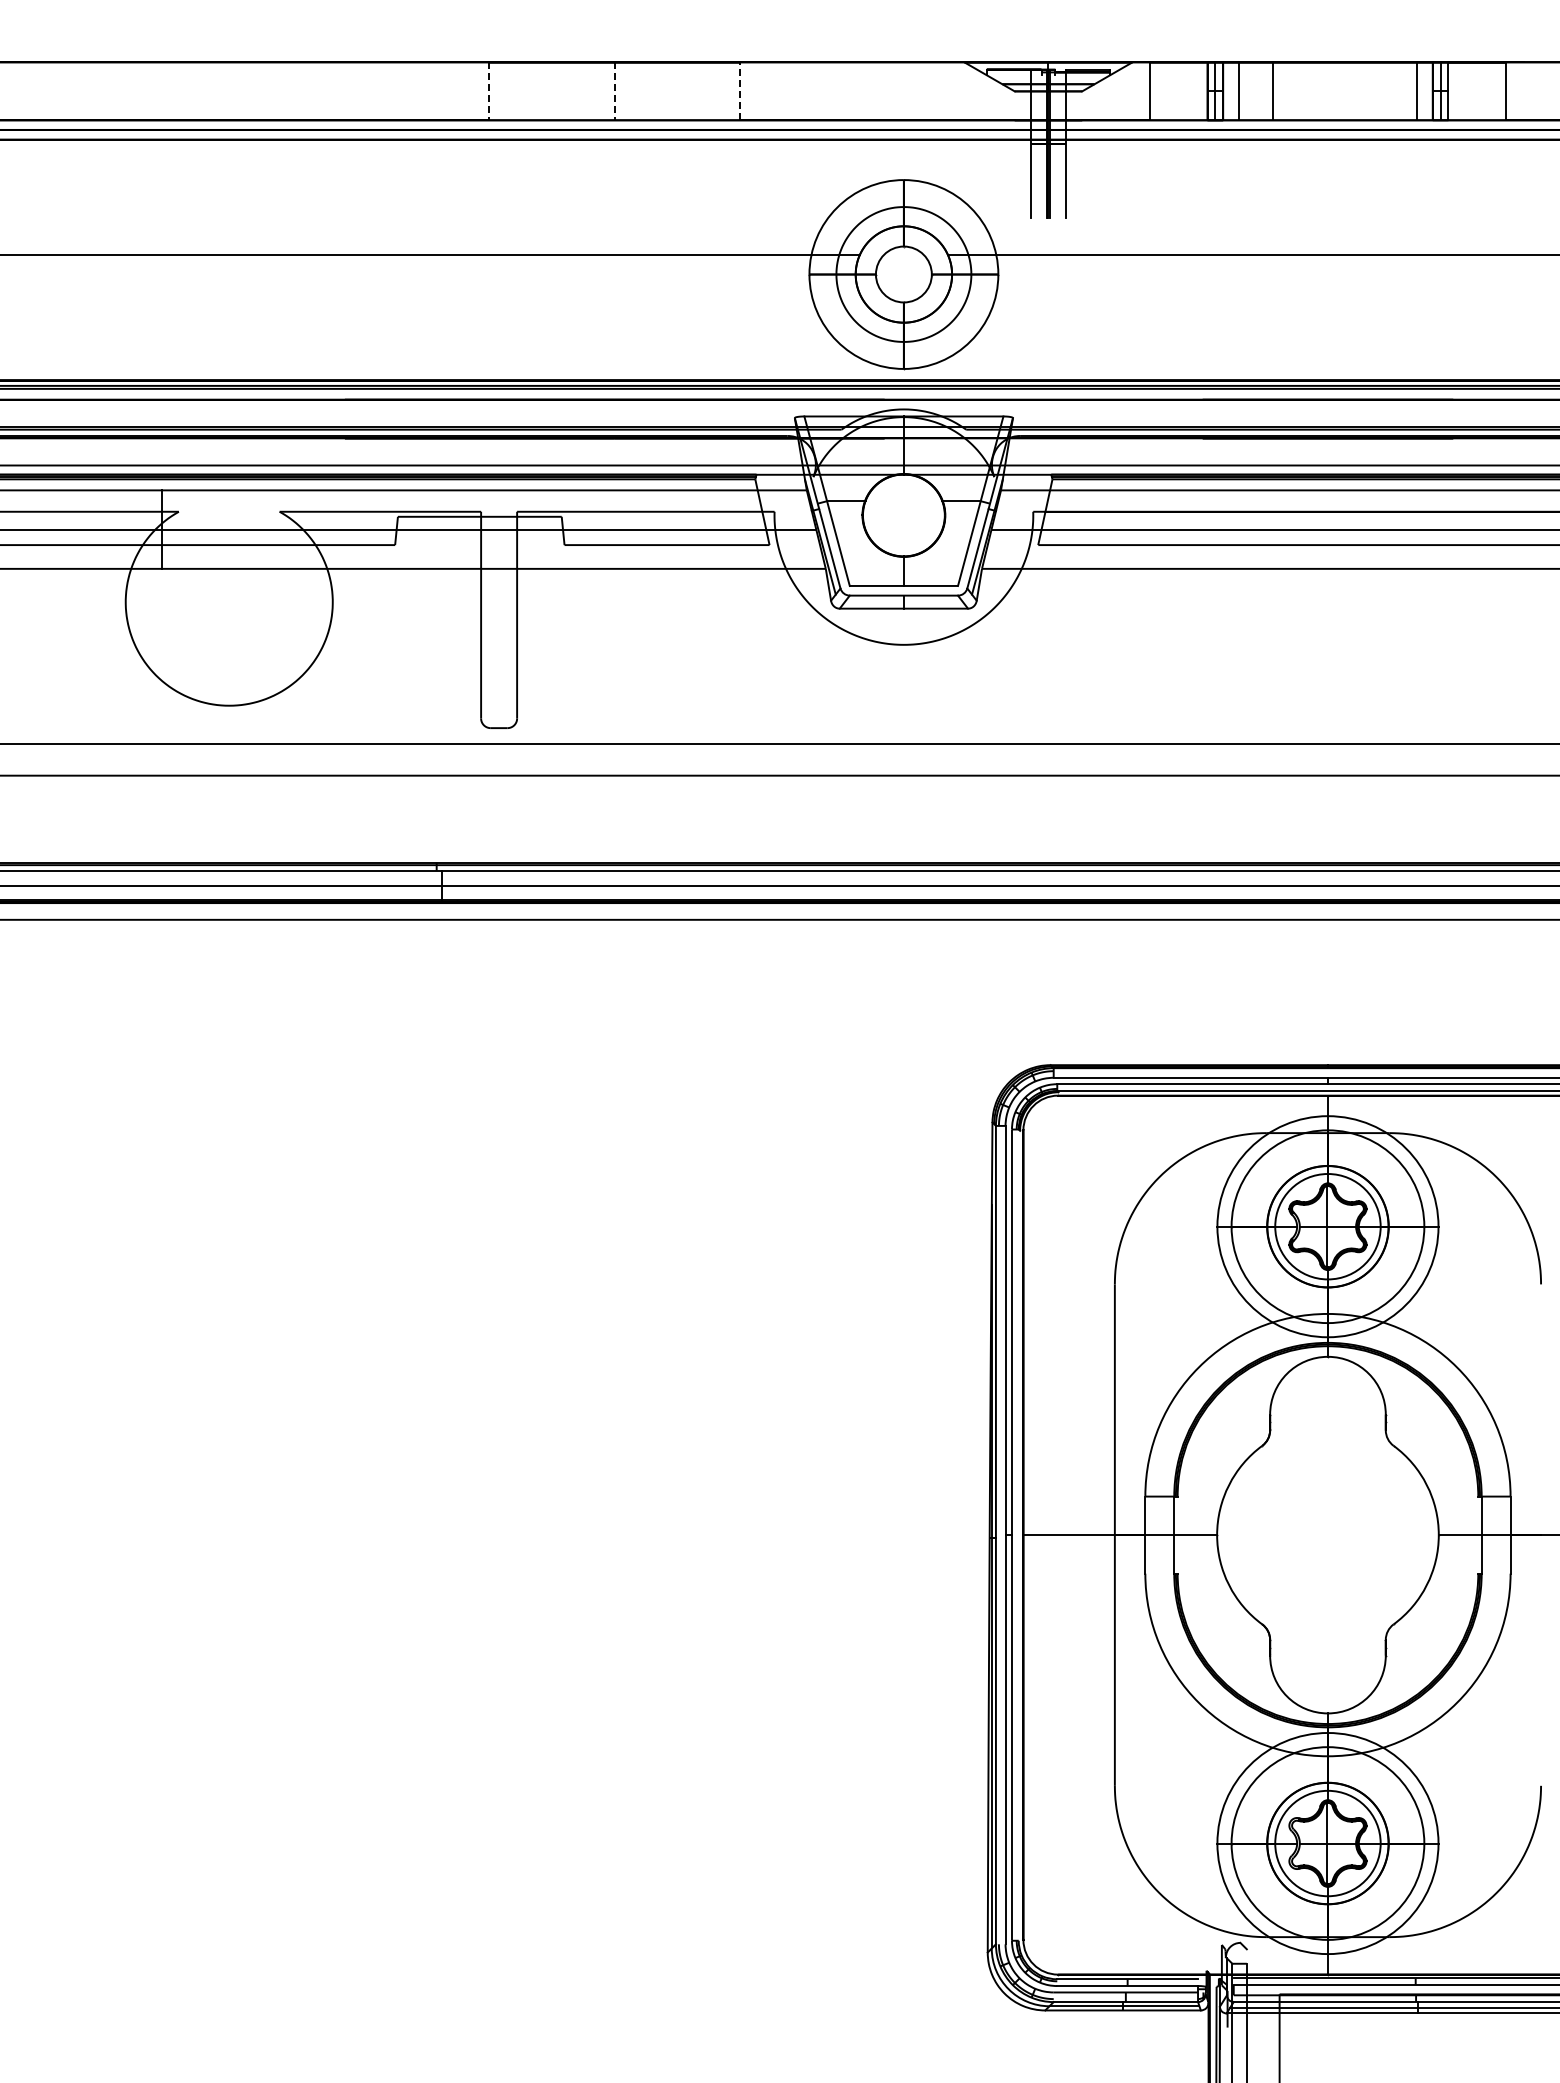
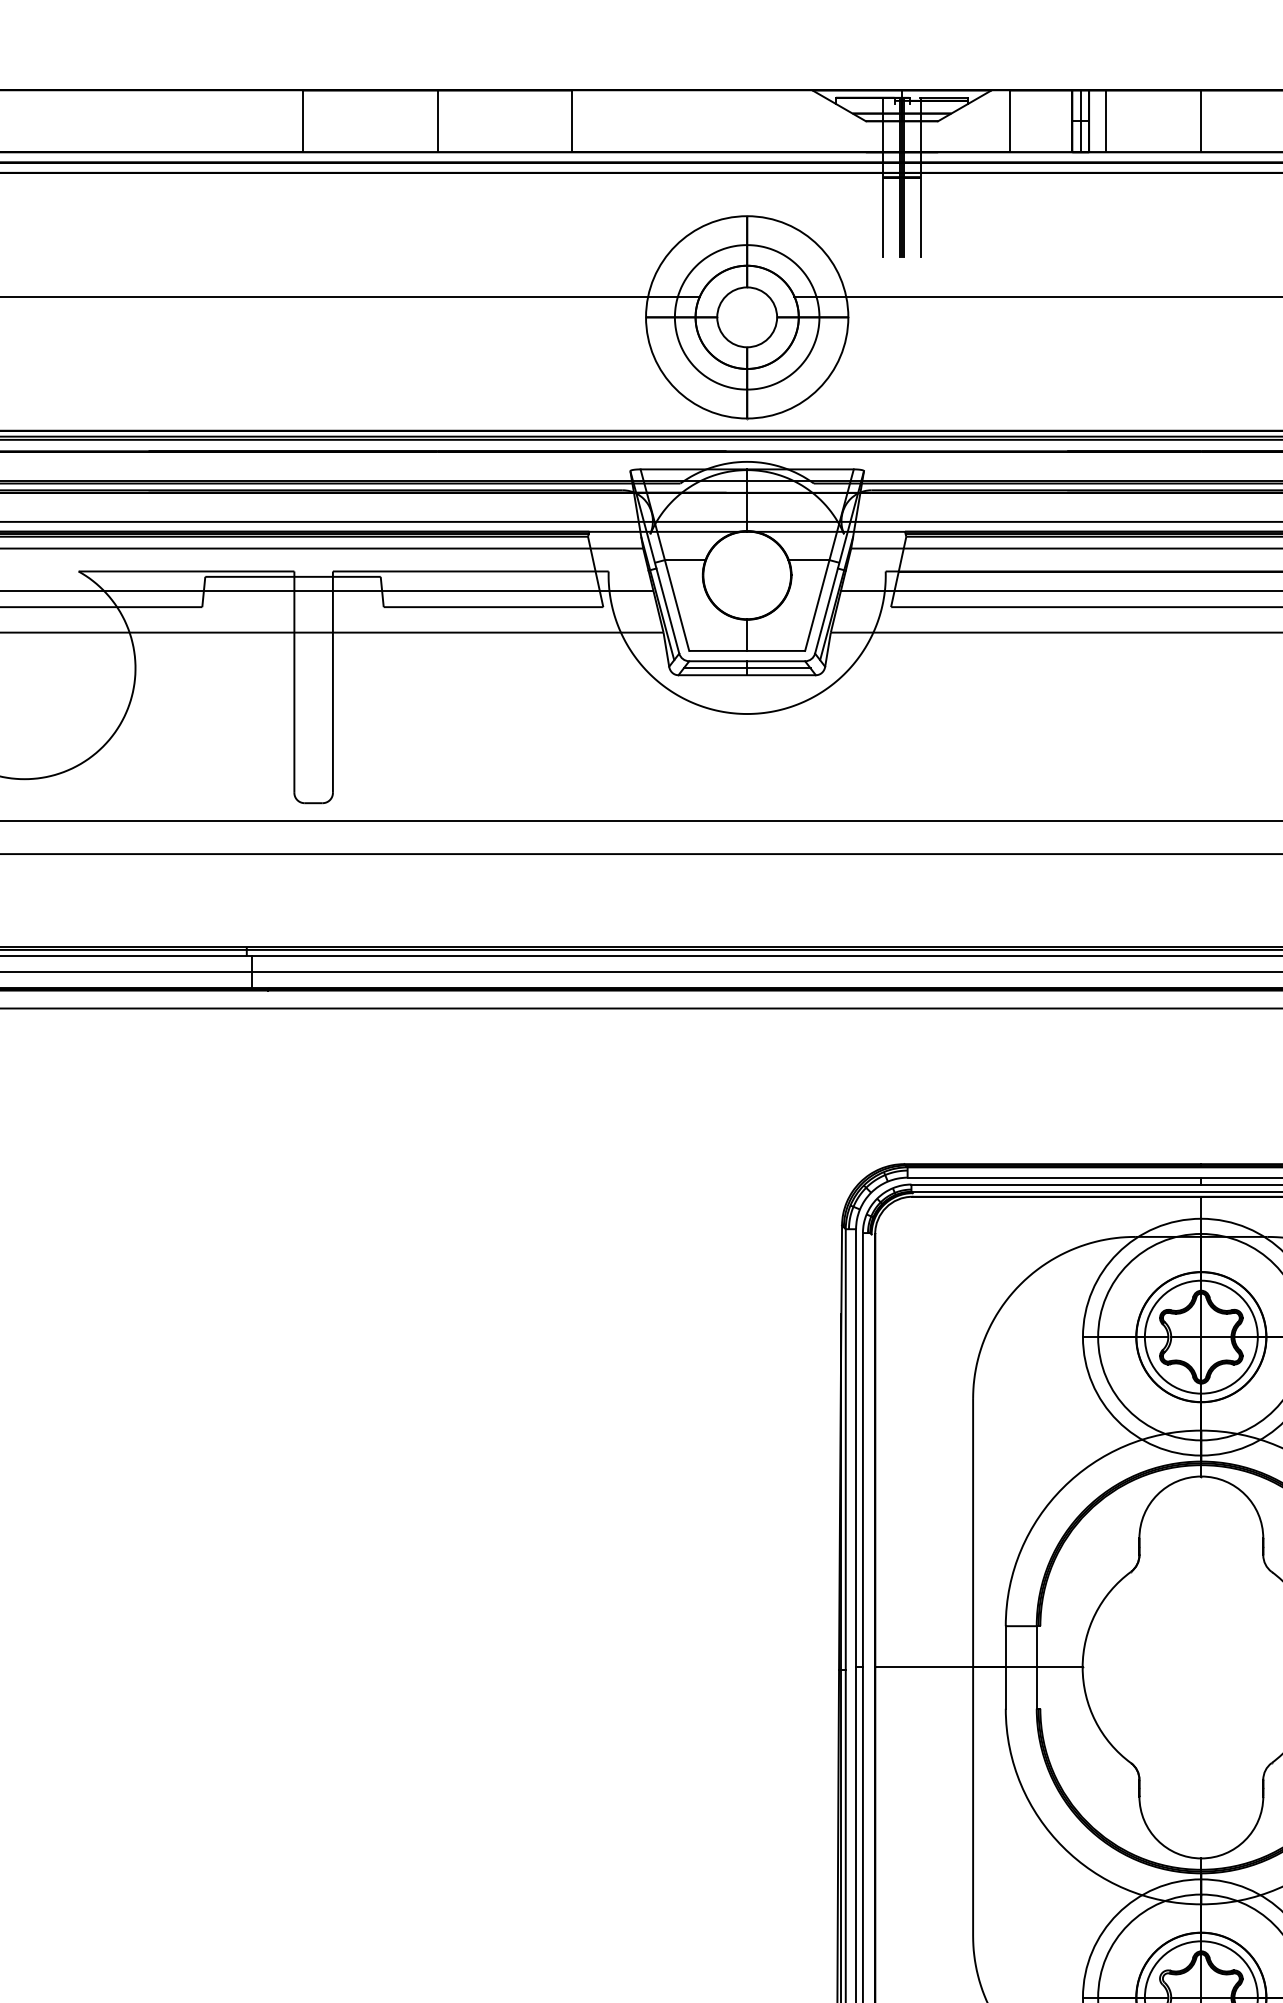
line: (489, 91) -> (303, 121), dashed -> solid
line: (614, 91) -> (437, 121), dashed -> solid
line: (740, 91) -> (572, 121), dashed -> solid
line: (1272, 91) -> (1200, 121), moved
line: (903, 602) -> (746, 668), added

